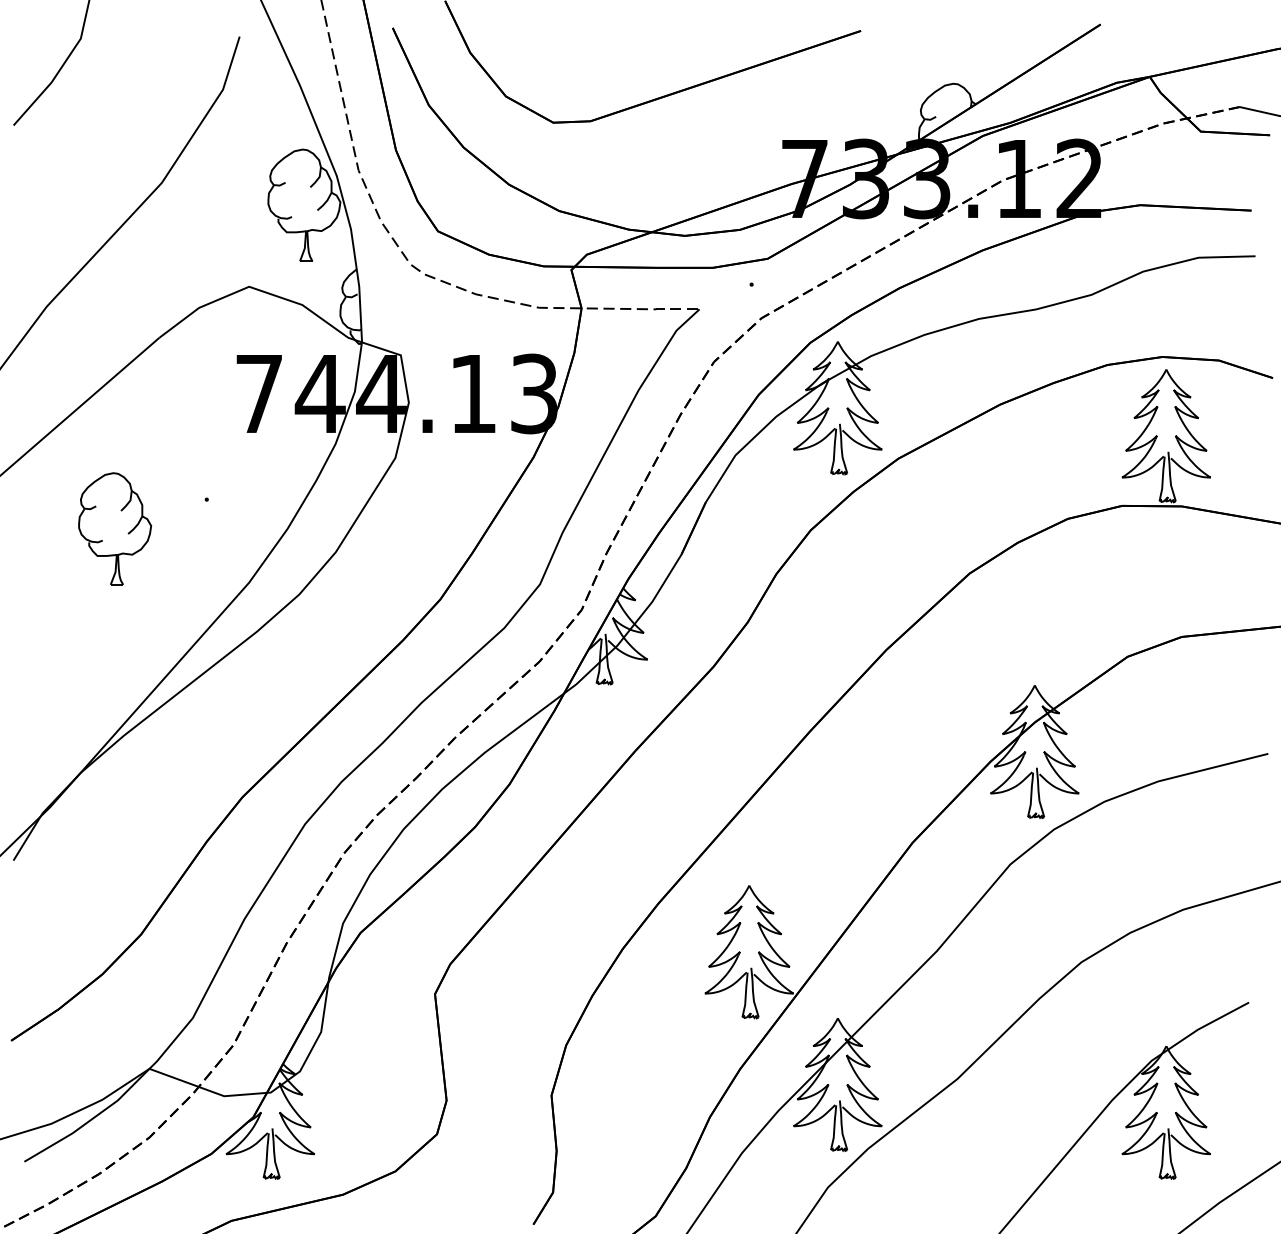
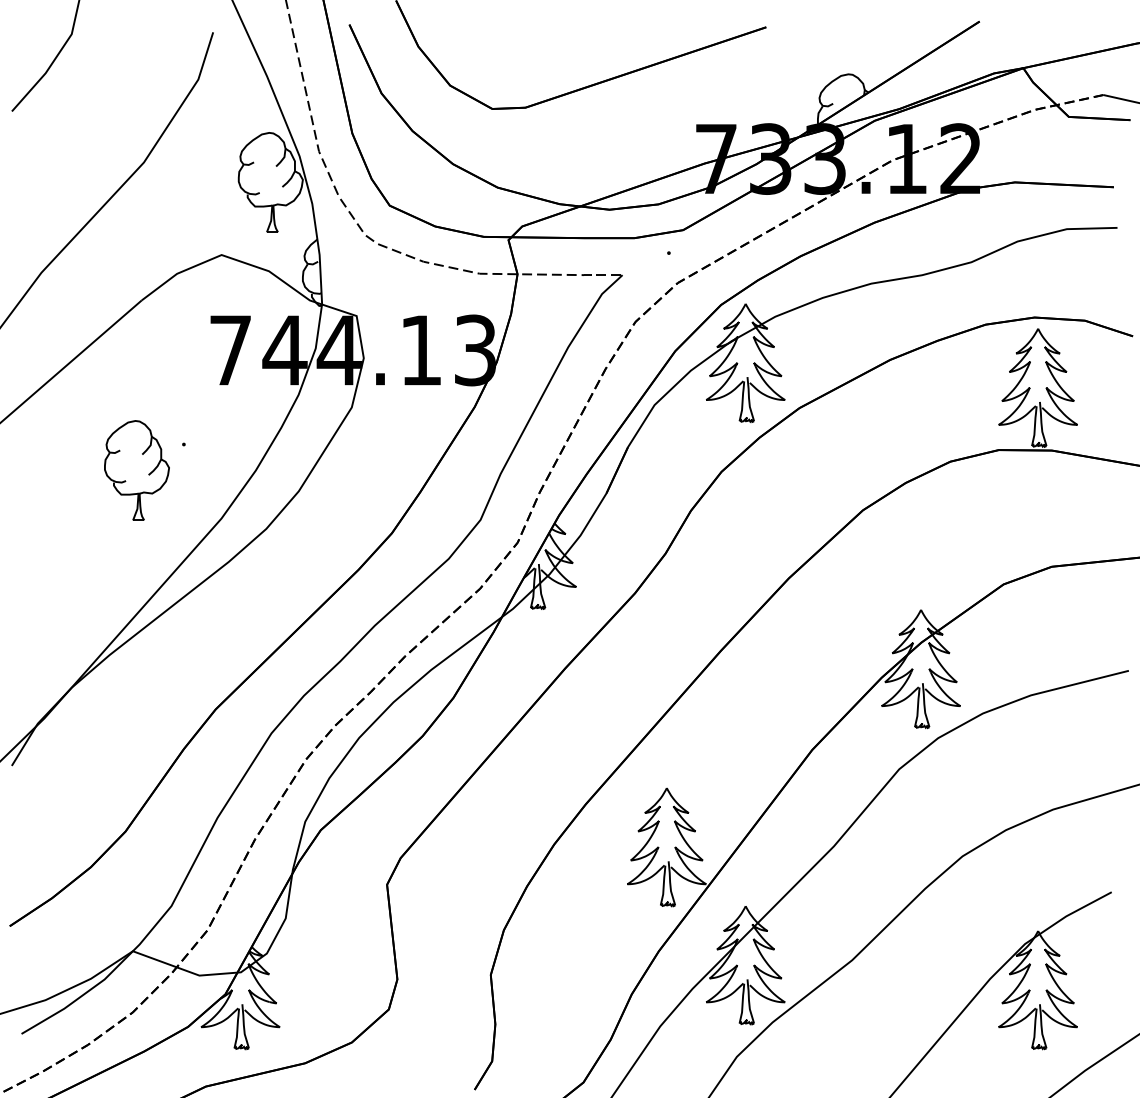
part: (114, 528) -> (136, 470), moved

